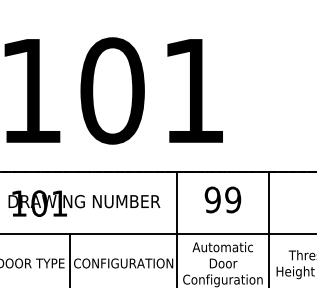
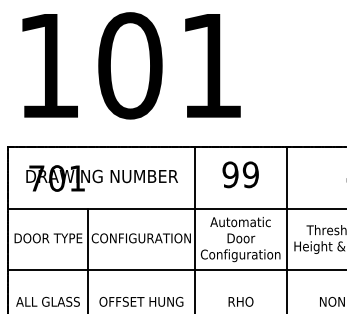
text: (18, 203) -> (36, 178), 101 -> 701

